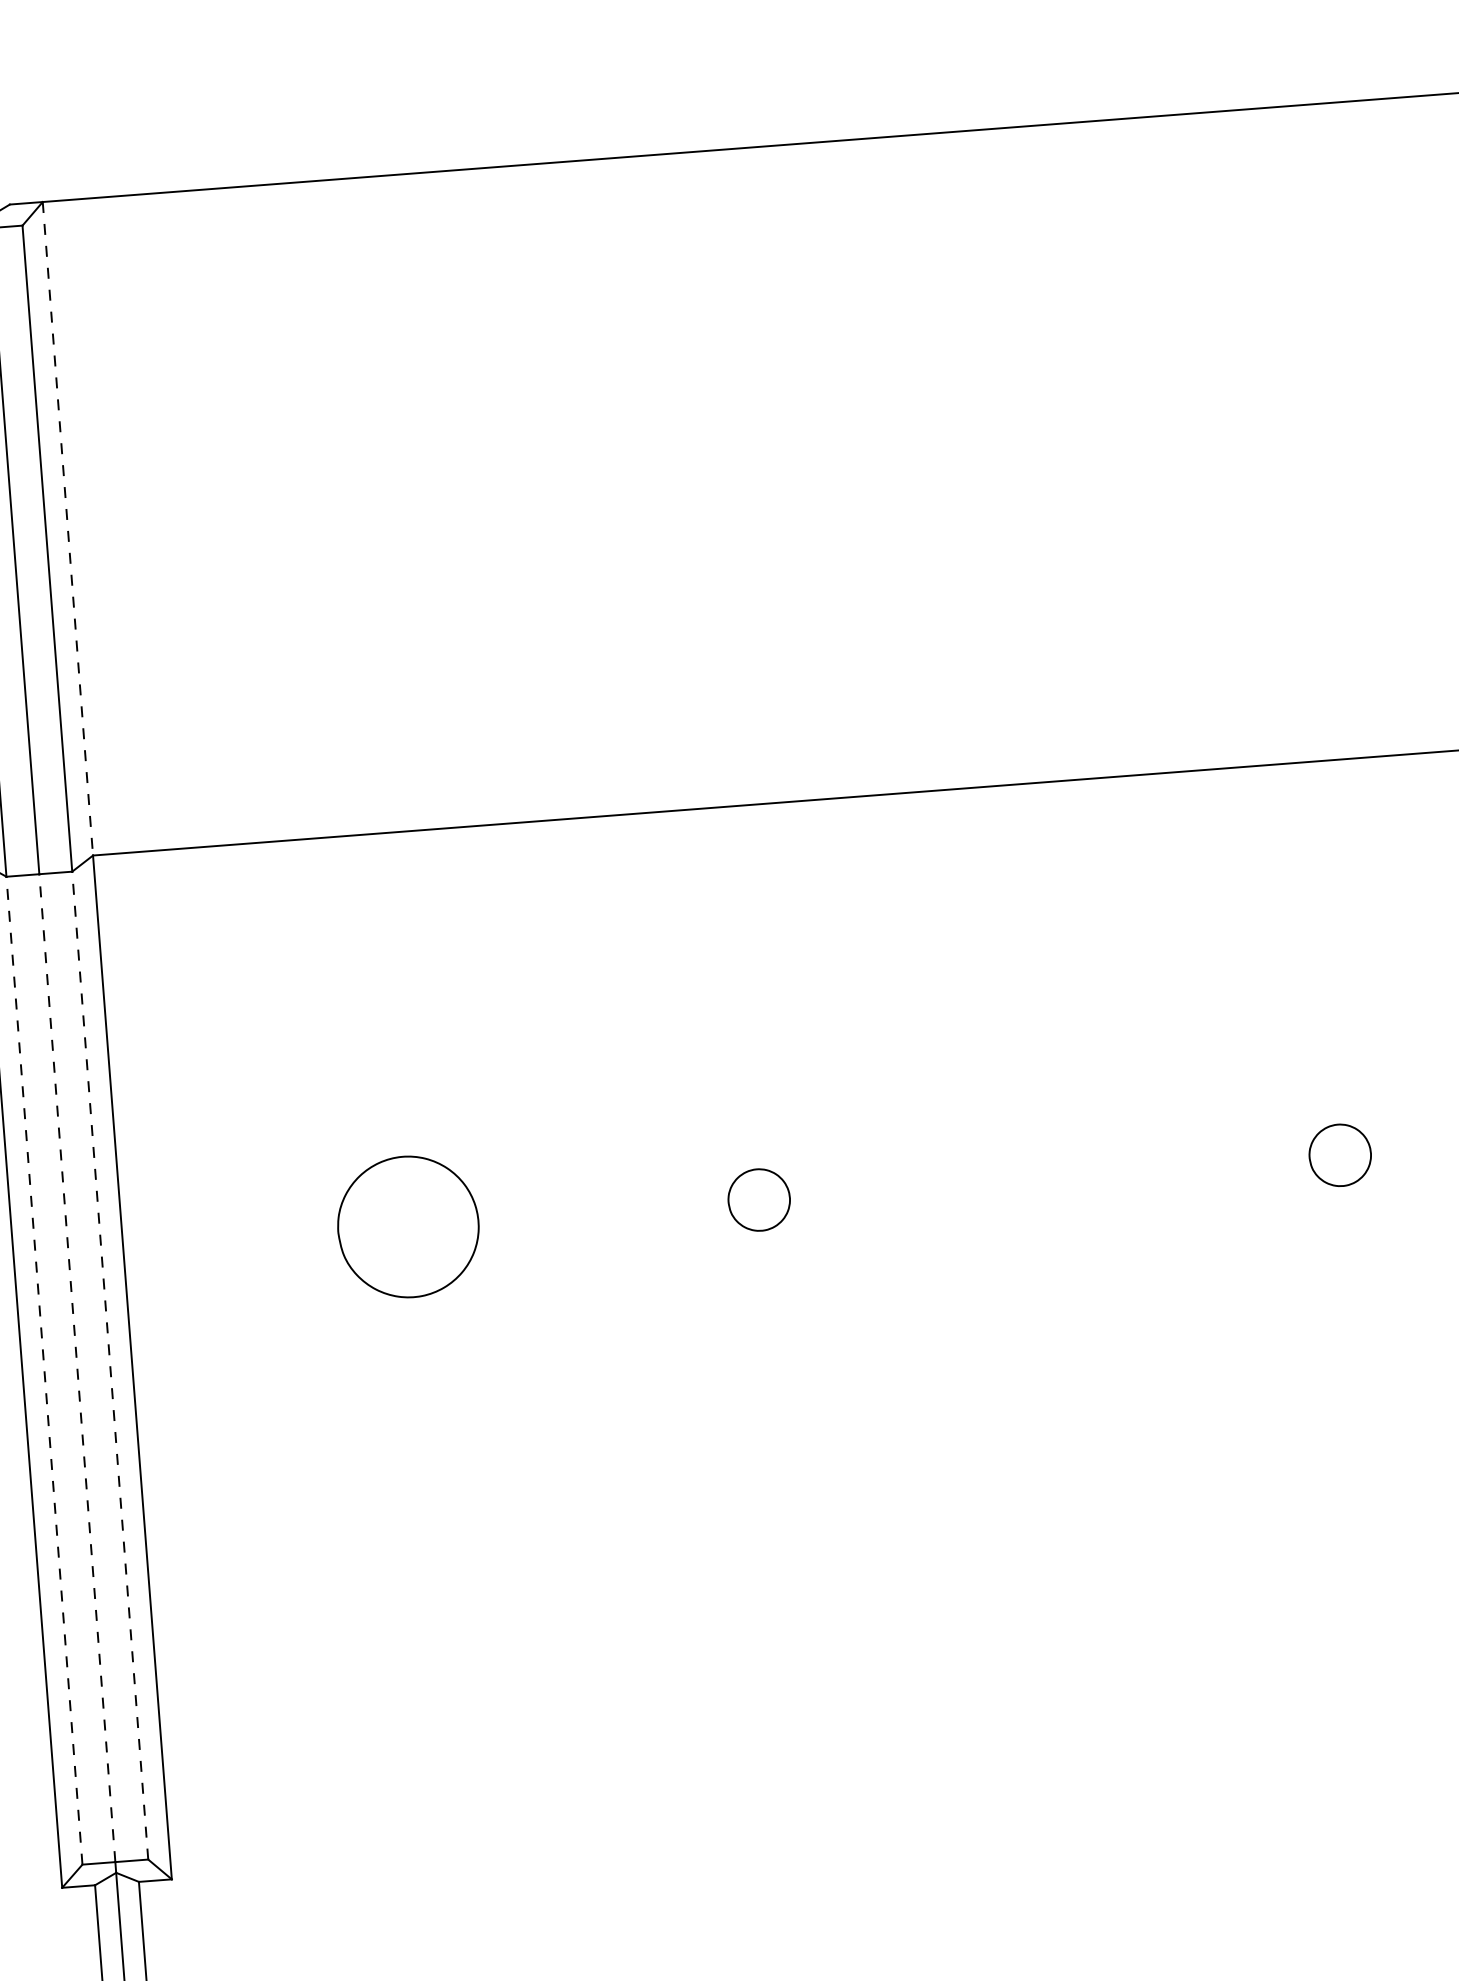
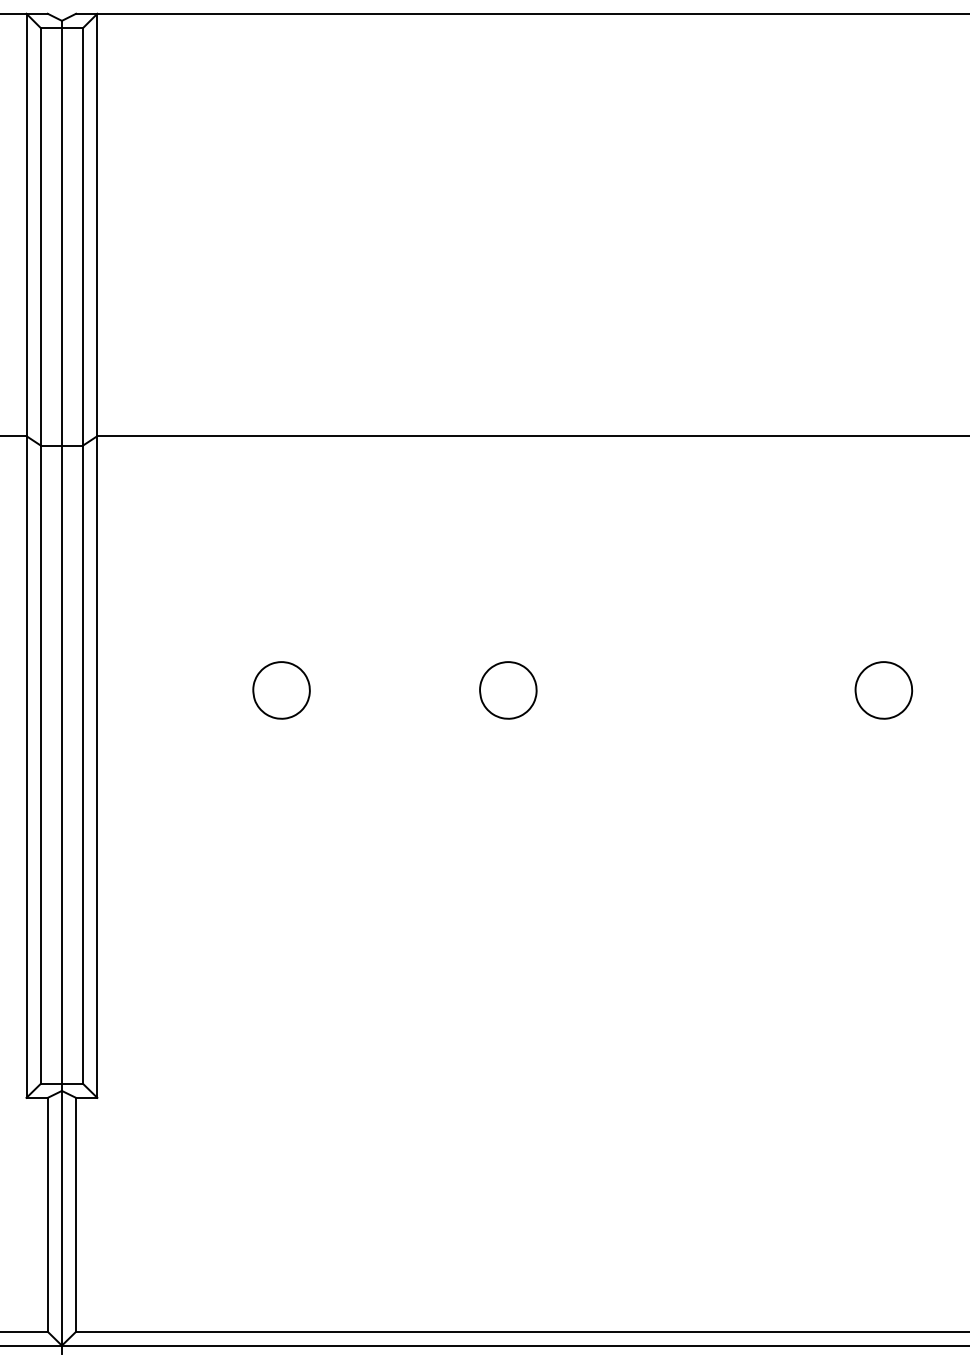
line: (68, 529) -> (97, 225), dashed -> solid
part: (1339, 1155) -> (883, 690), size x1.43
part: (759, 1200) -> (508, 690), size x1.43
part: (408, 1227) -> (281, 690), size x0.62
line: (110, 1365) -> (83, 764), dashed -> solid
line: (76, 1367) -> (61, 764), dashed -> solid
line: (44, 1370) -> (40, 764), dashed -> solid

